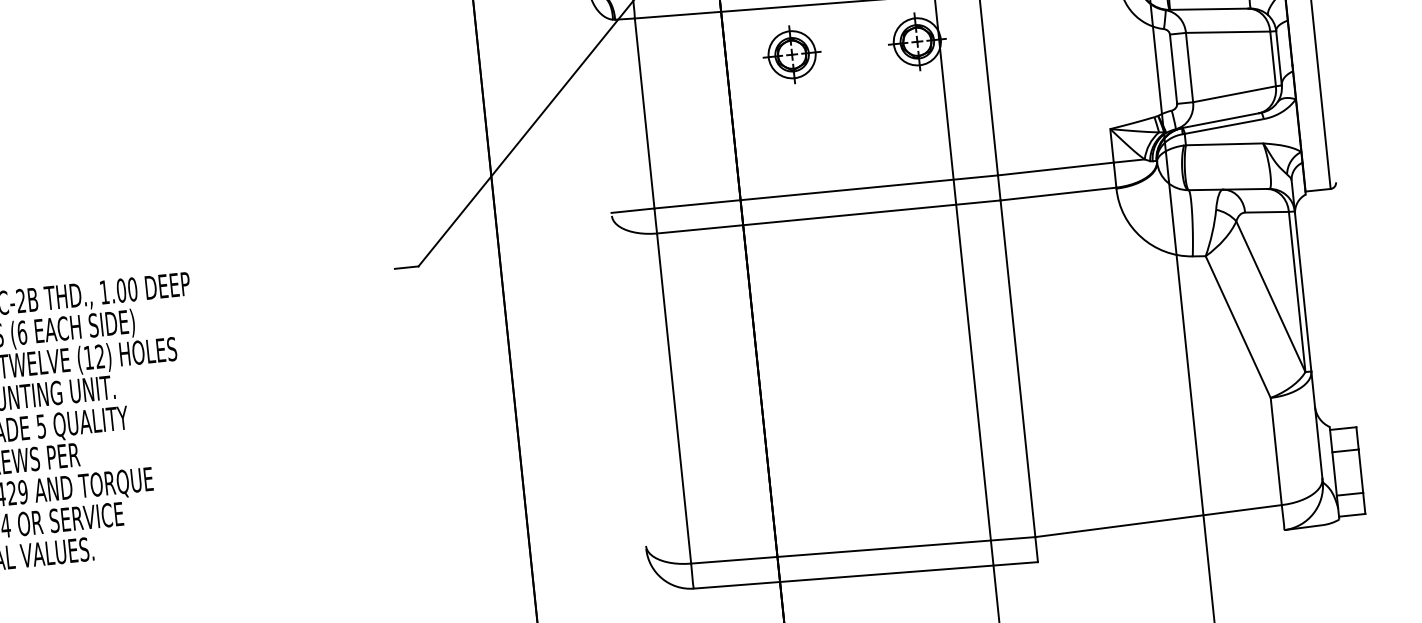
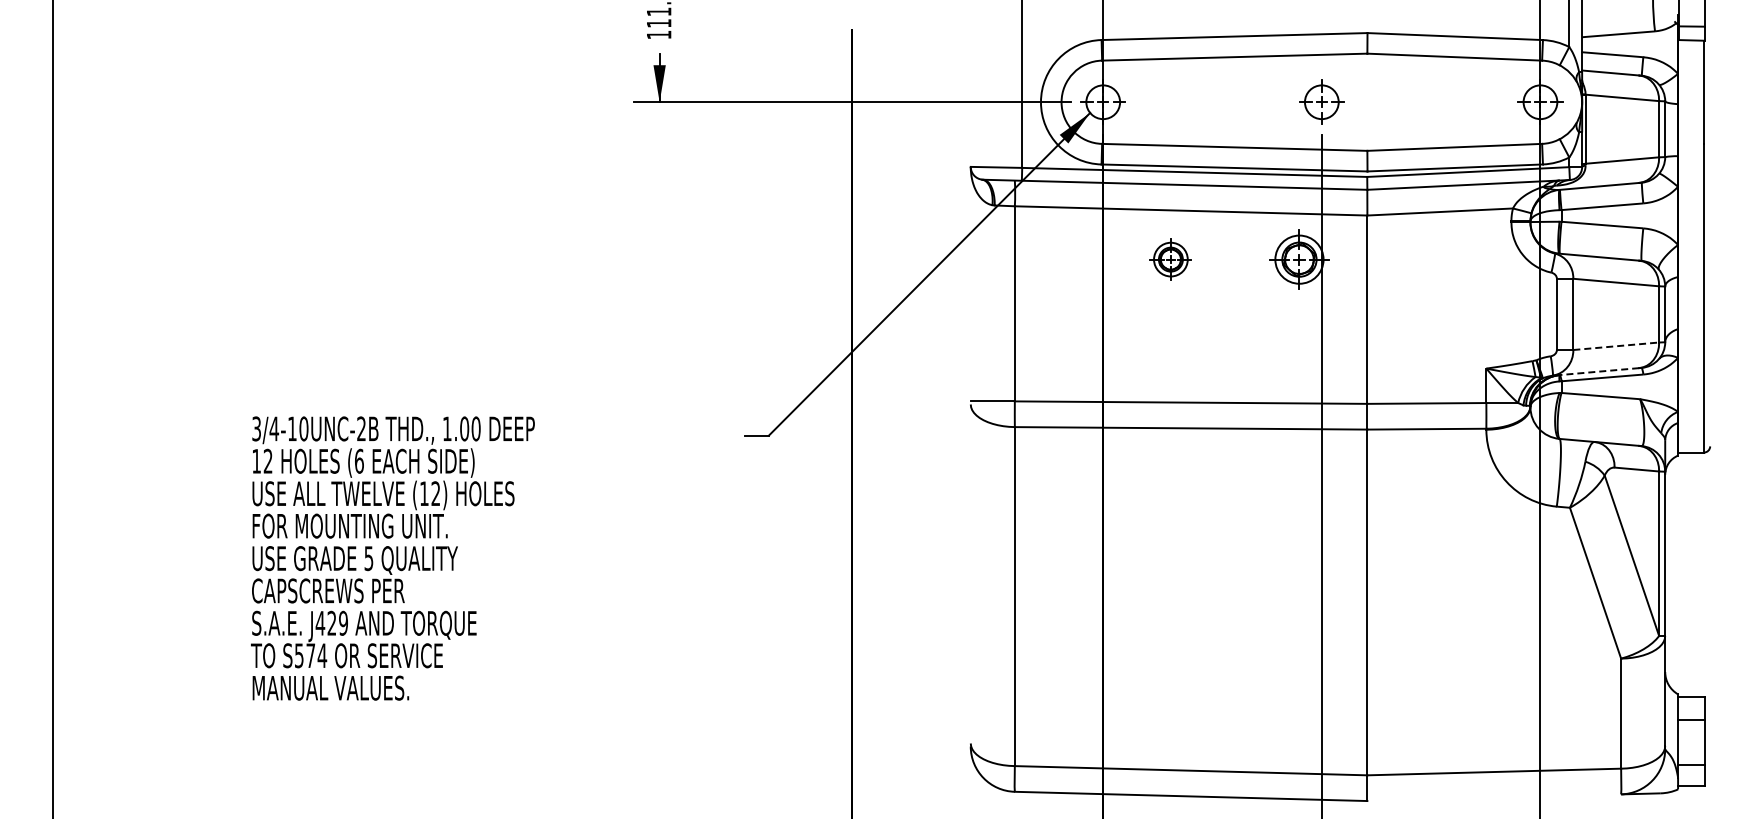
part: (791, 54) -> (1170, 259), size x0.7
line: (1234, 94) -> (1616, 346), solid -> dashed
line: (1219, 120) -> (1598, 371), solid -> dashed

